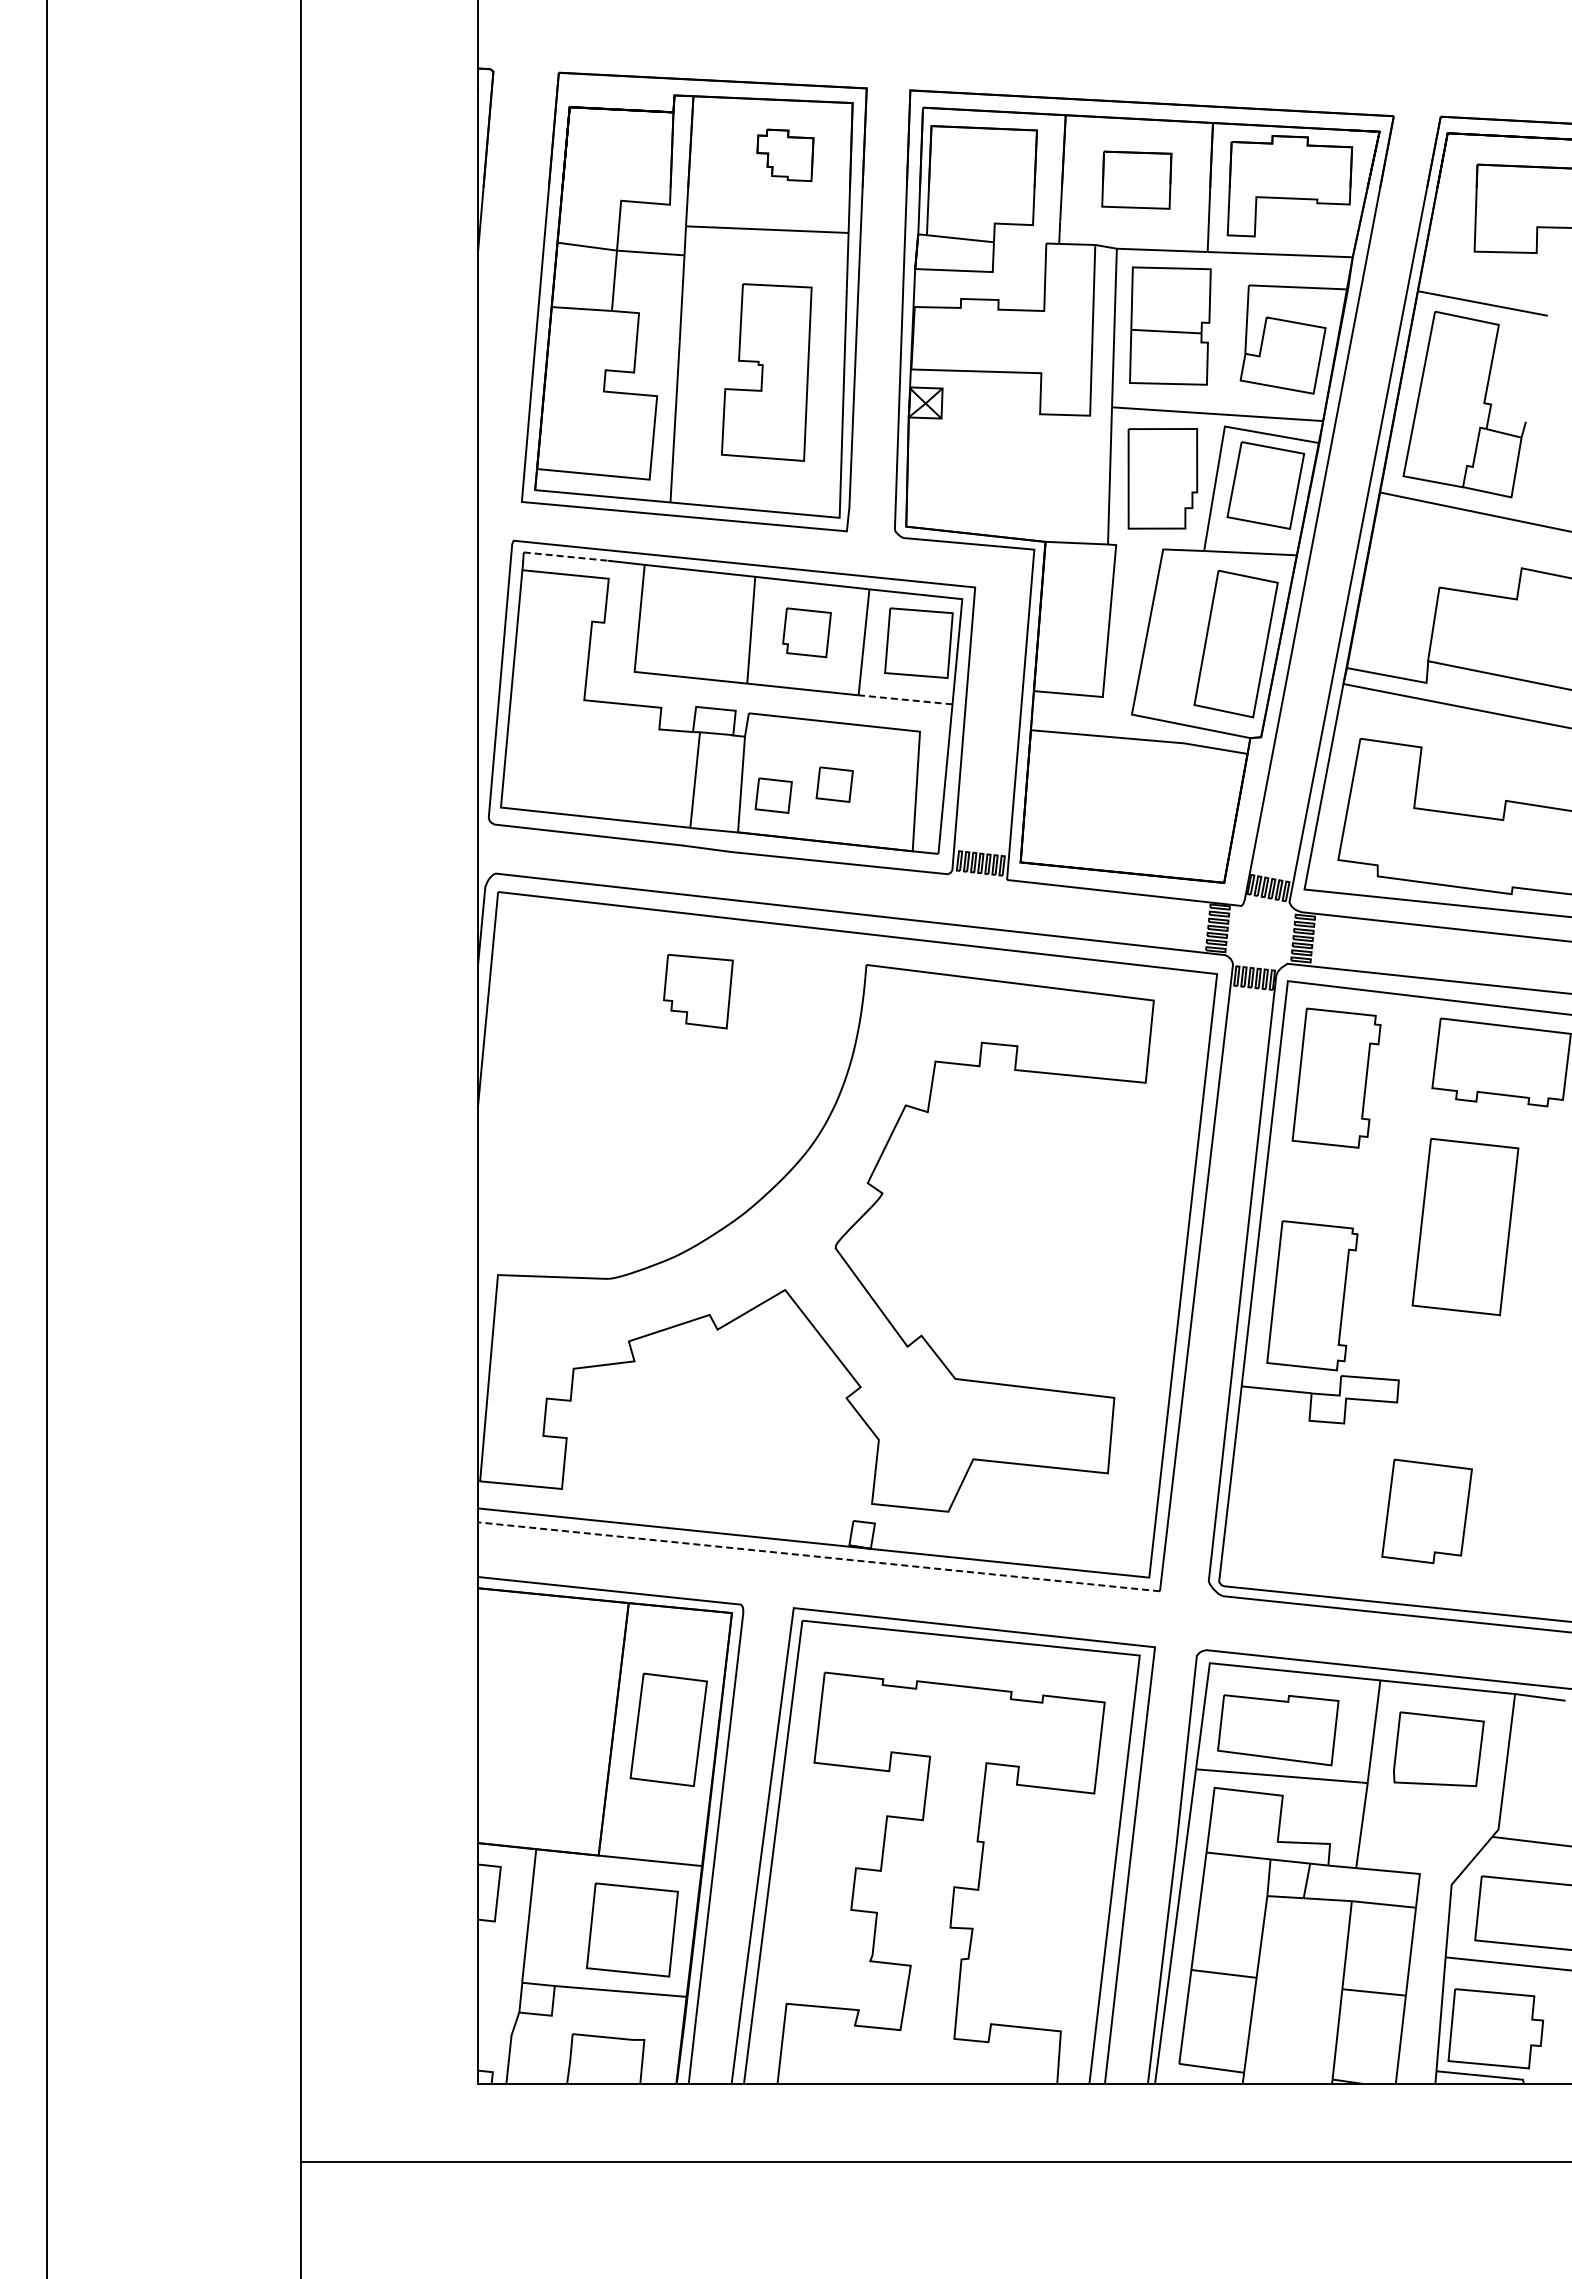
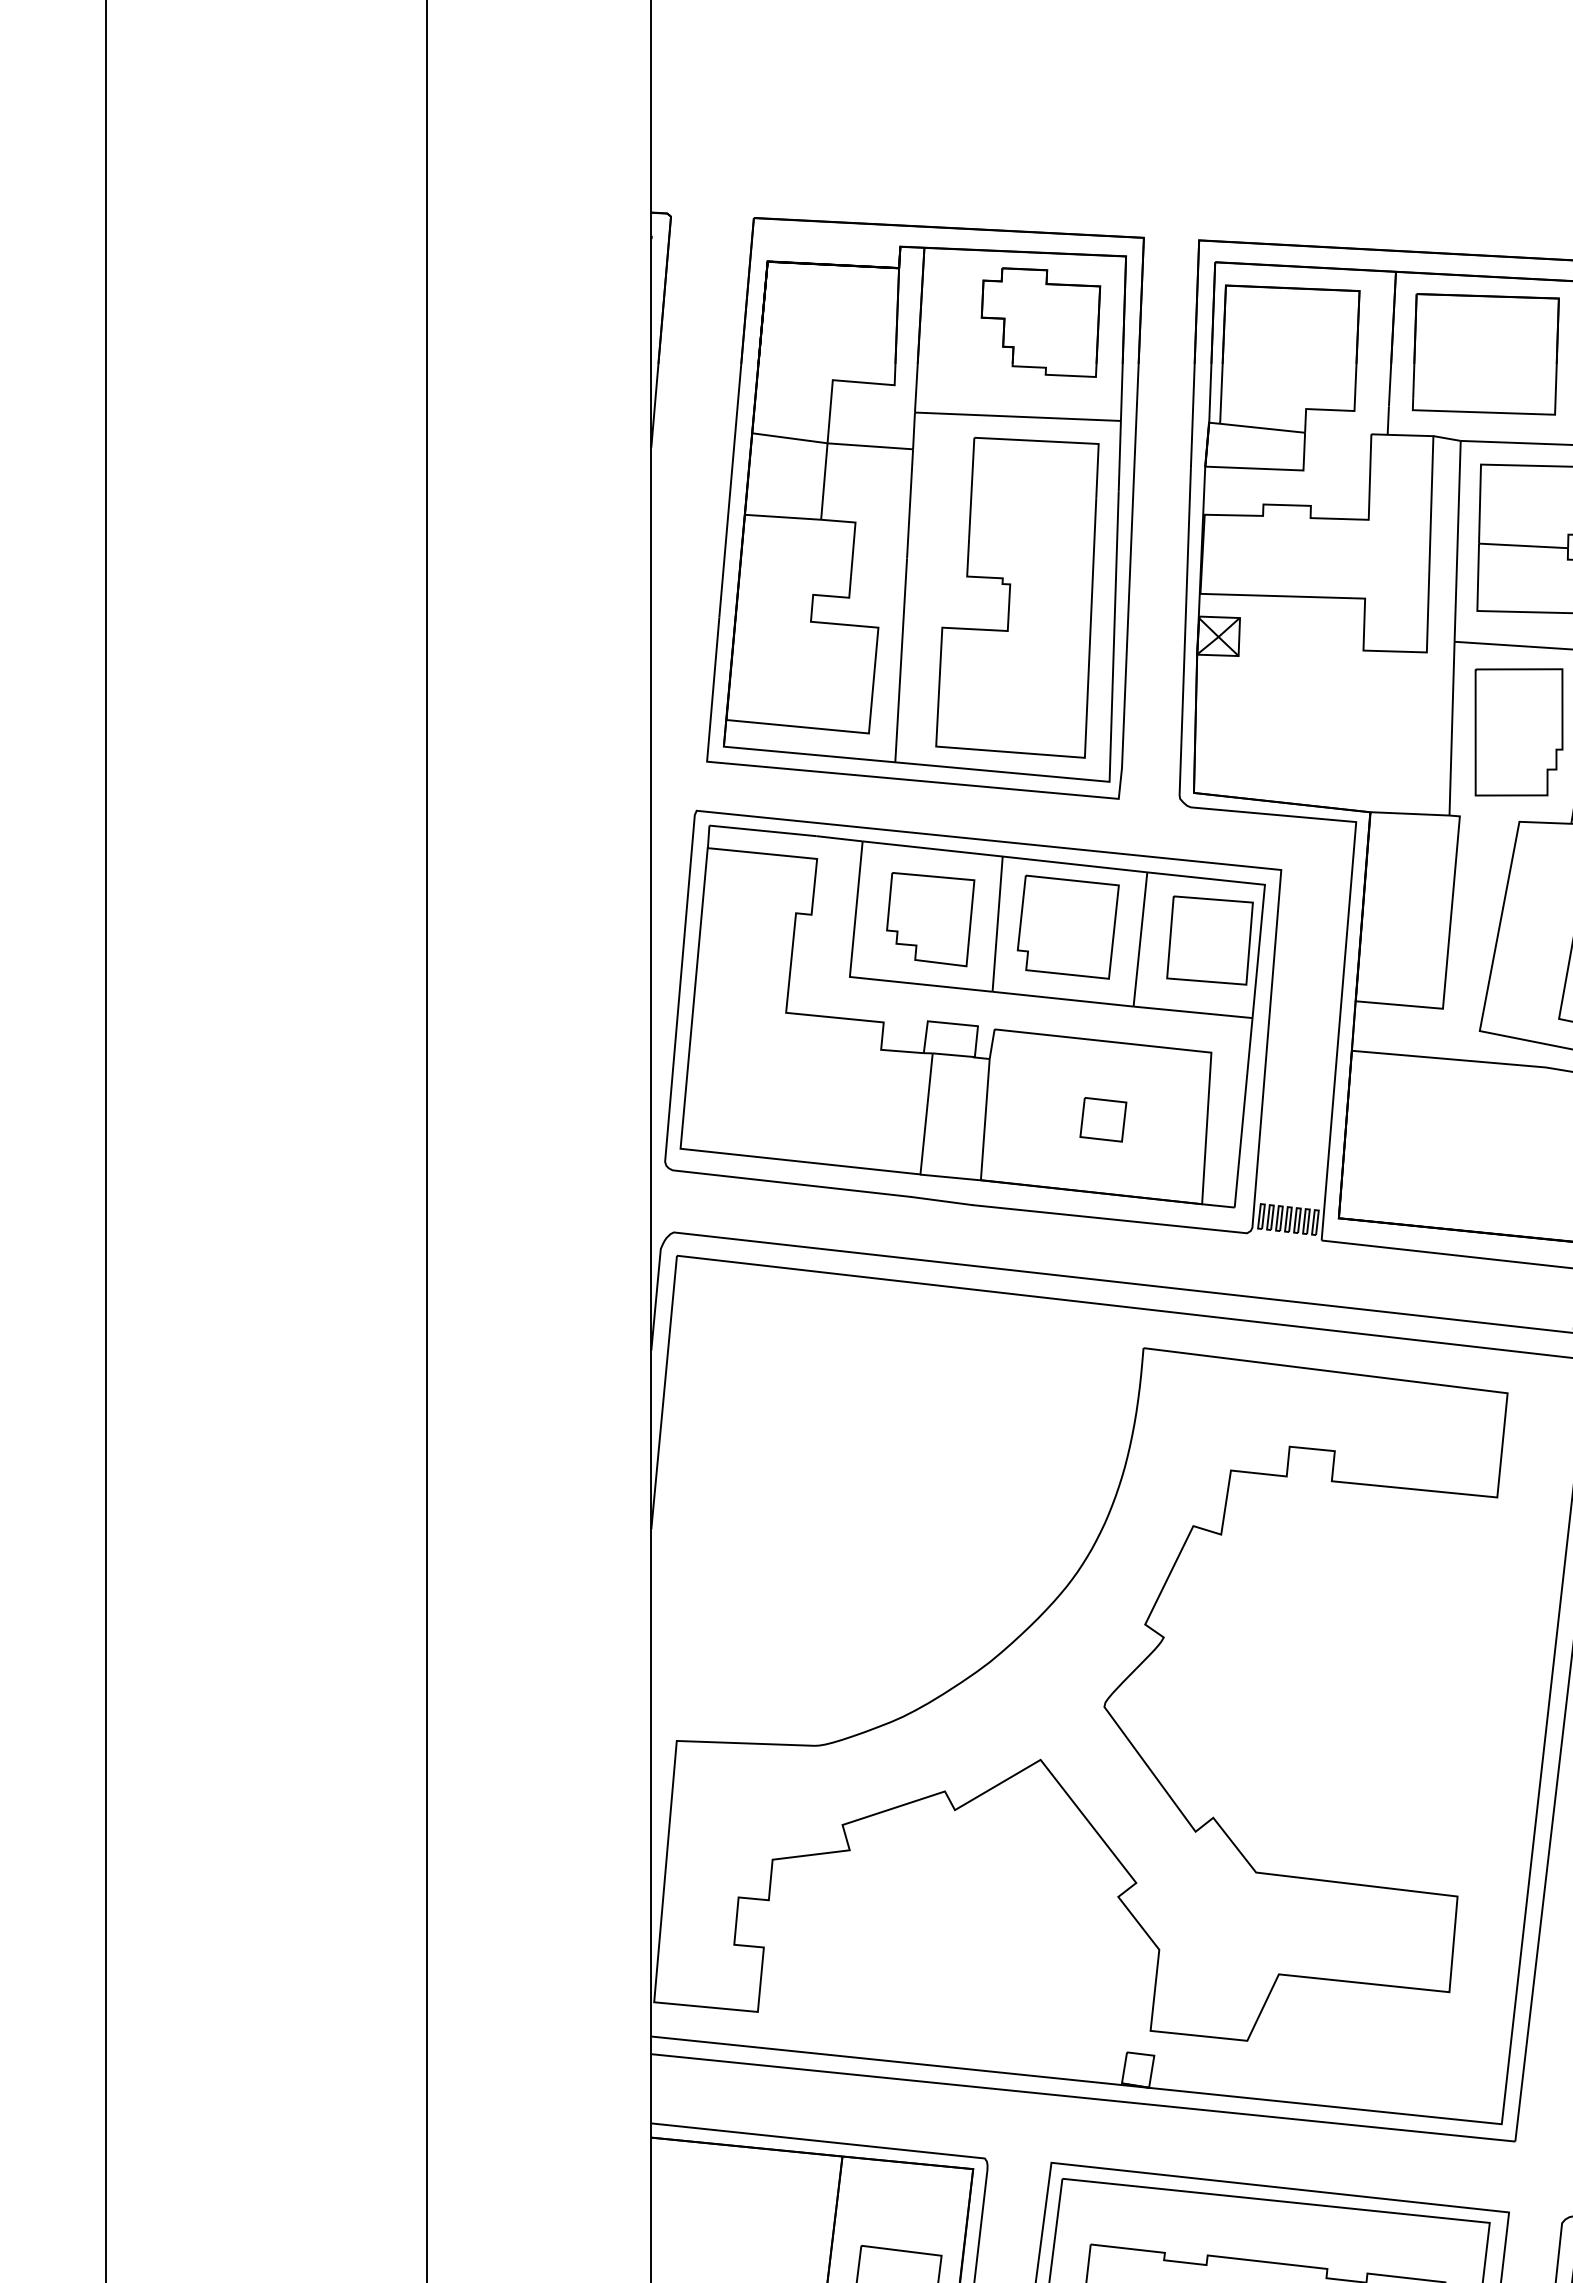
part: (785, 155) -> (1040, 322), size x1.67
part: (1136, 179) -> (1485, 353), size x1.67
part: (766, 372) -> (1016, 597), size x1.43
line: (566, 556) -> (763, 830), dashed -> solid
part: (806, 632) -> (1067, 927), size x1.67
line: (905, 699) -> (1192, 1011), dashed -> solid
part: (773, 795) -> (1025, 1133), removed
part: (698, 991) -> (930, 919), moved
line: (818, 1556) -> (1082, 2097), dashed -> solid

